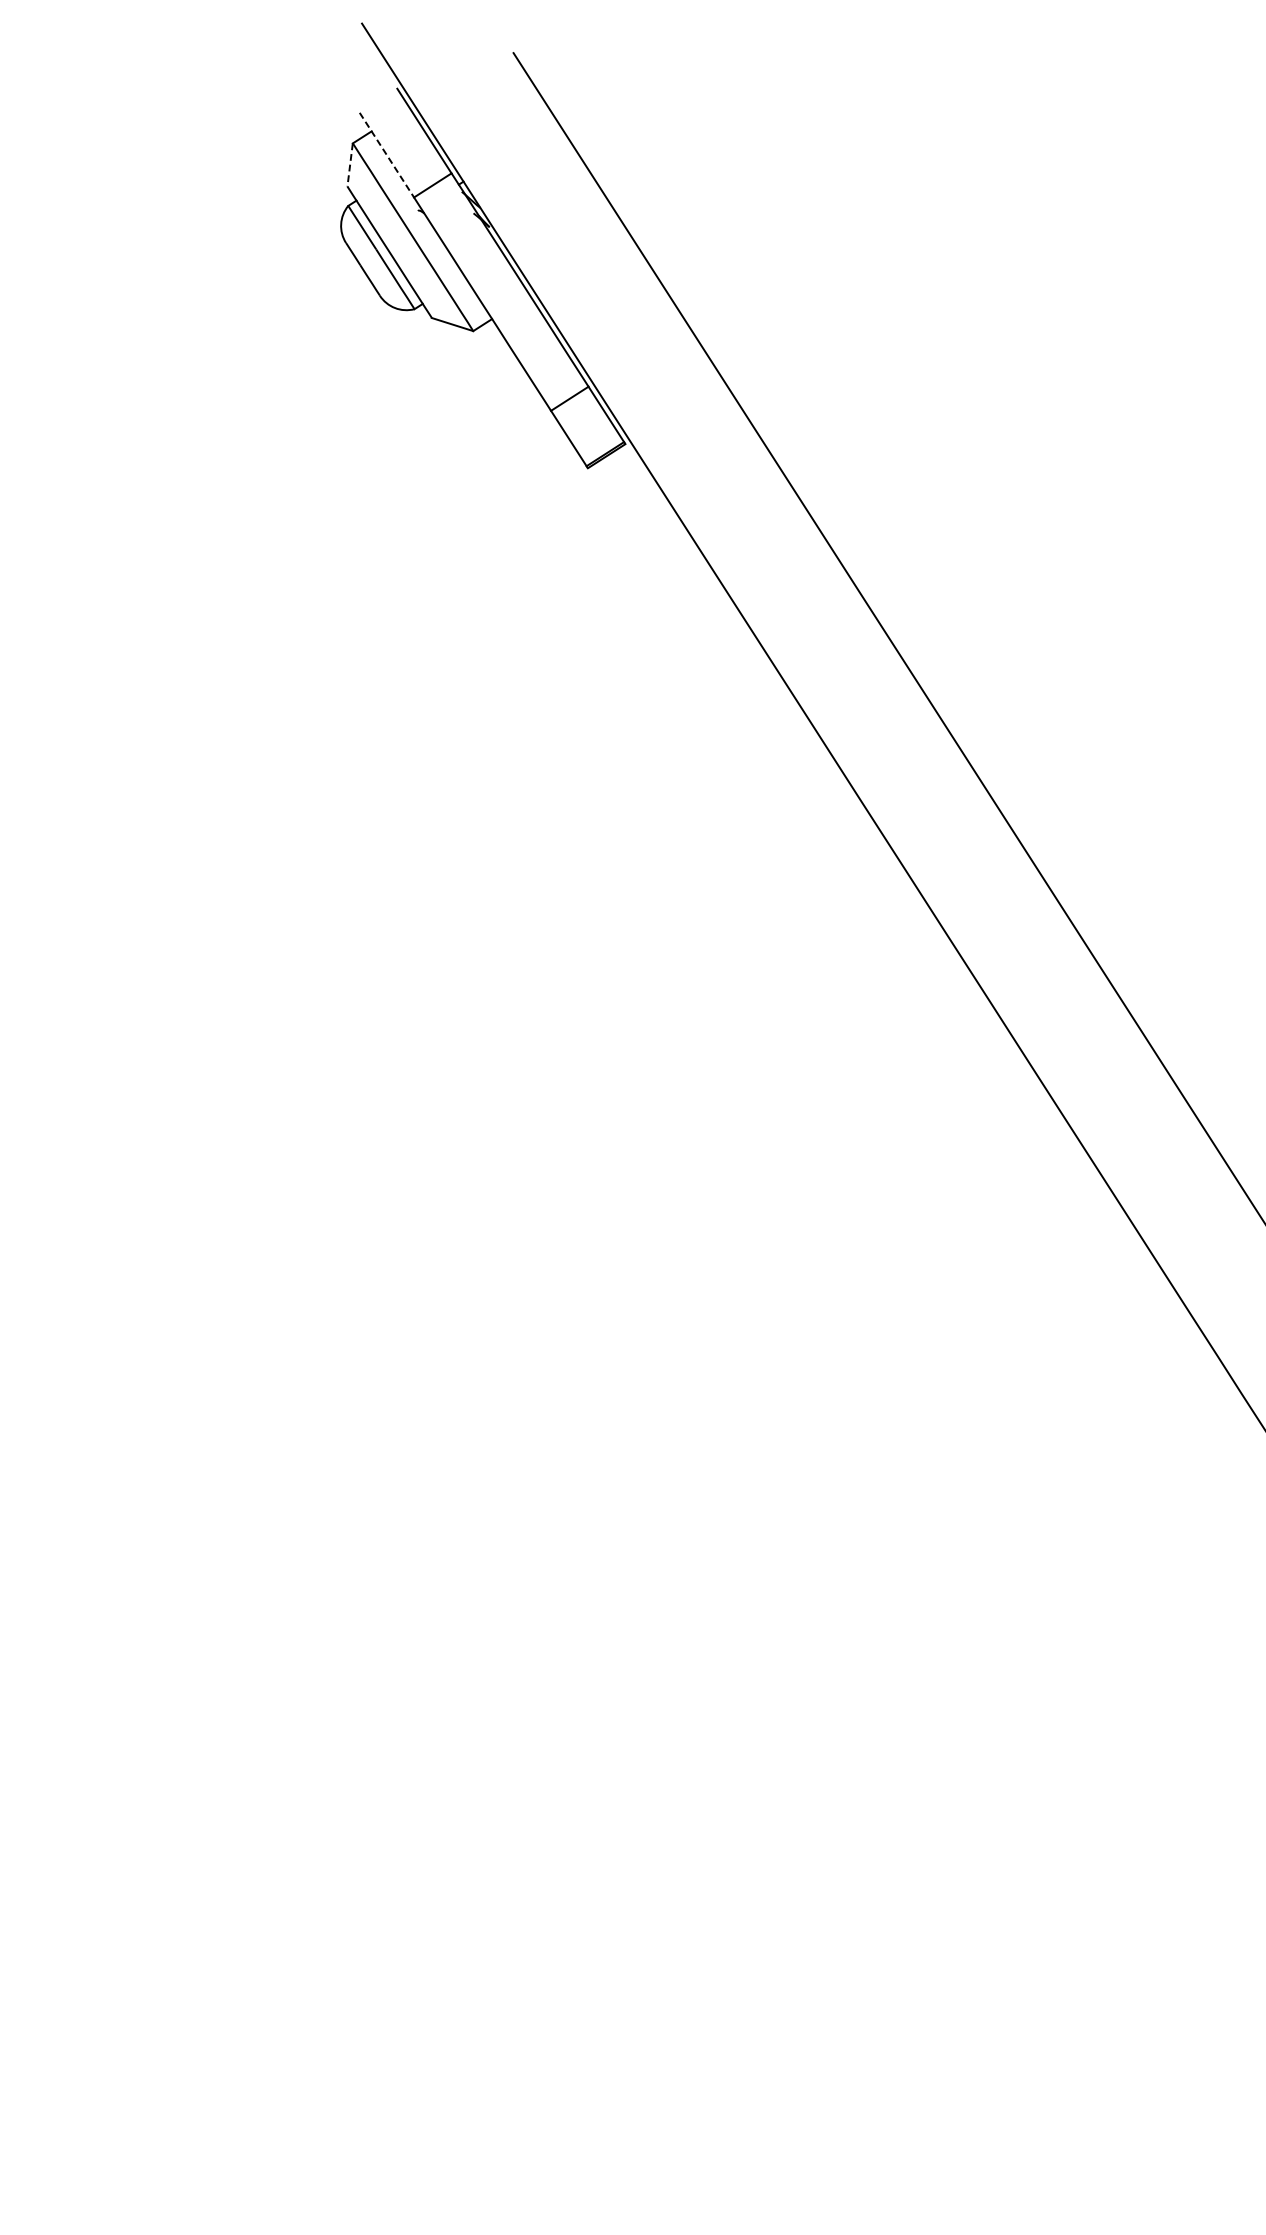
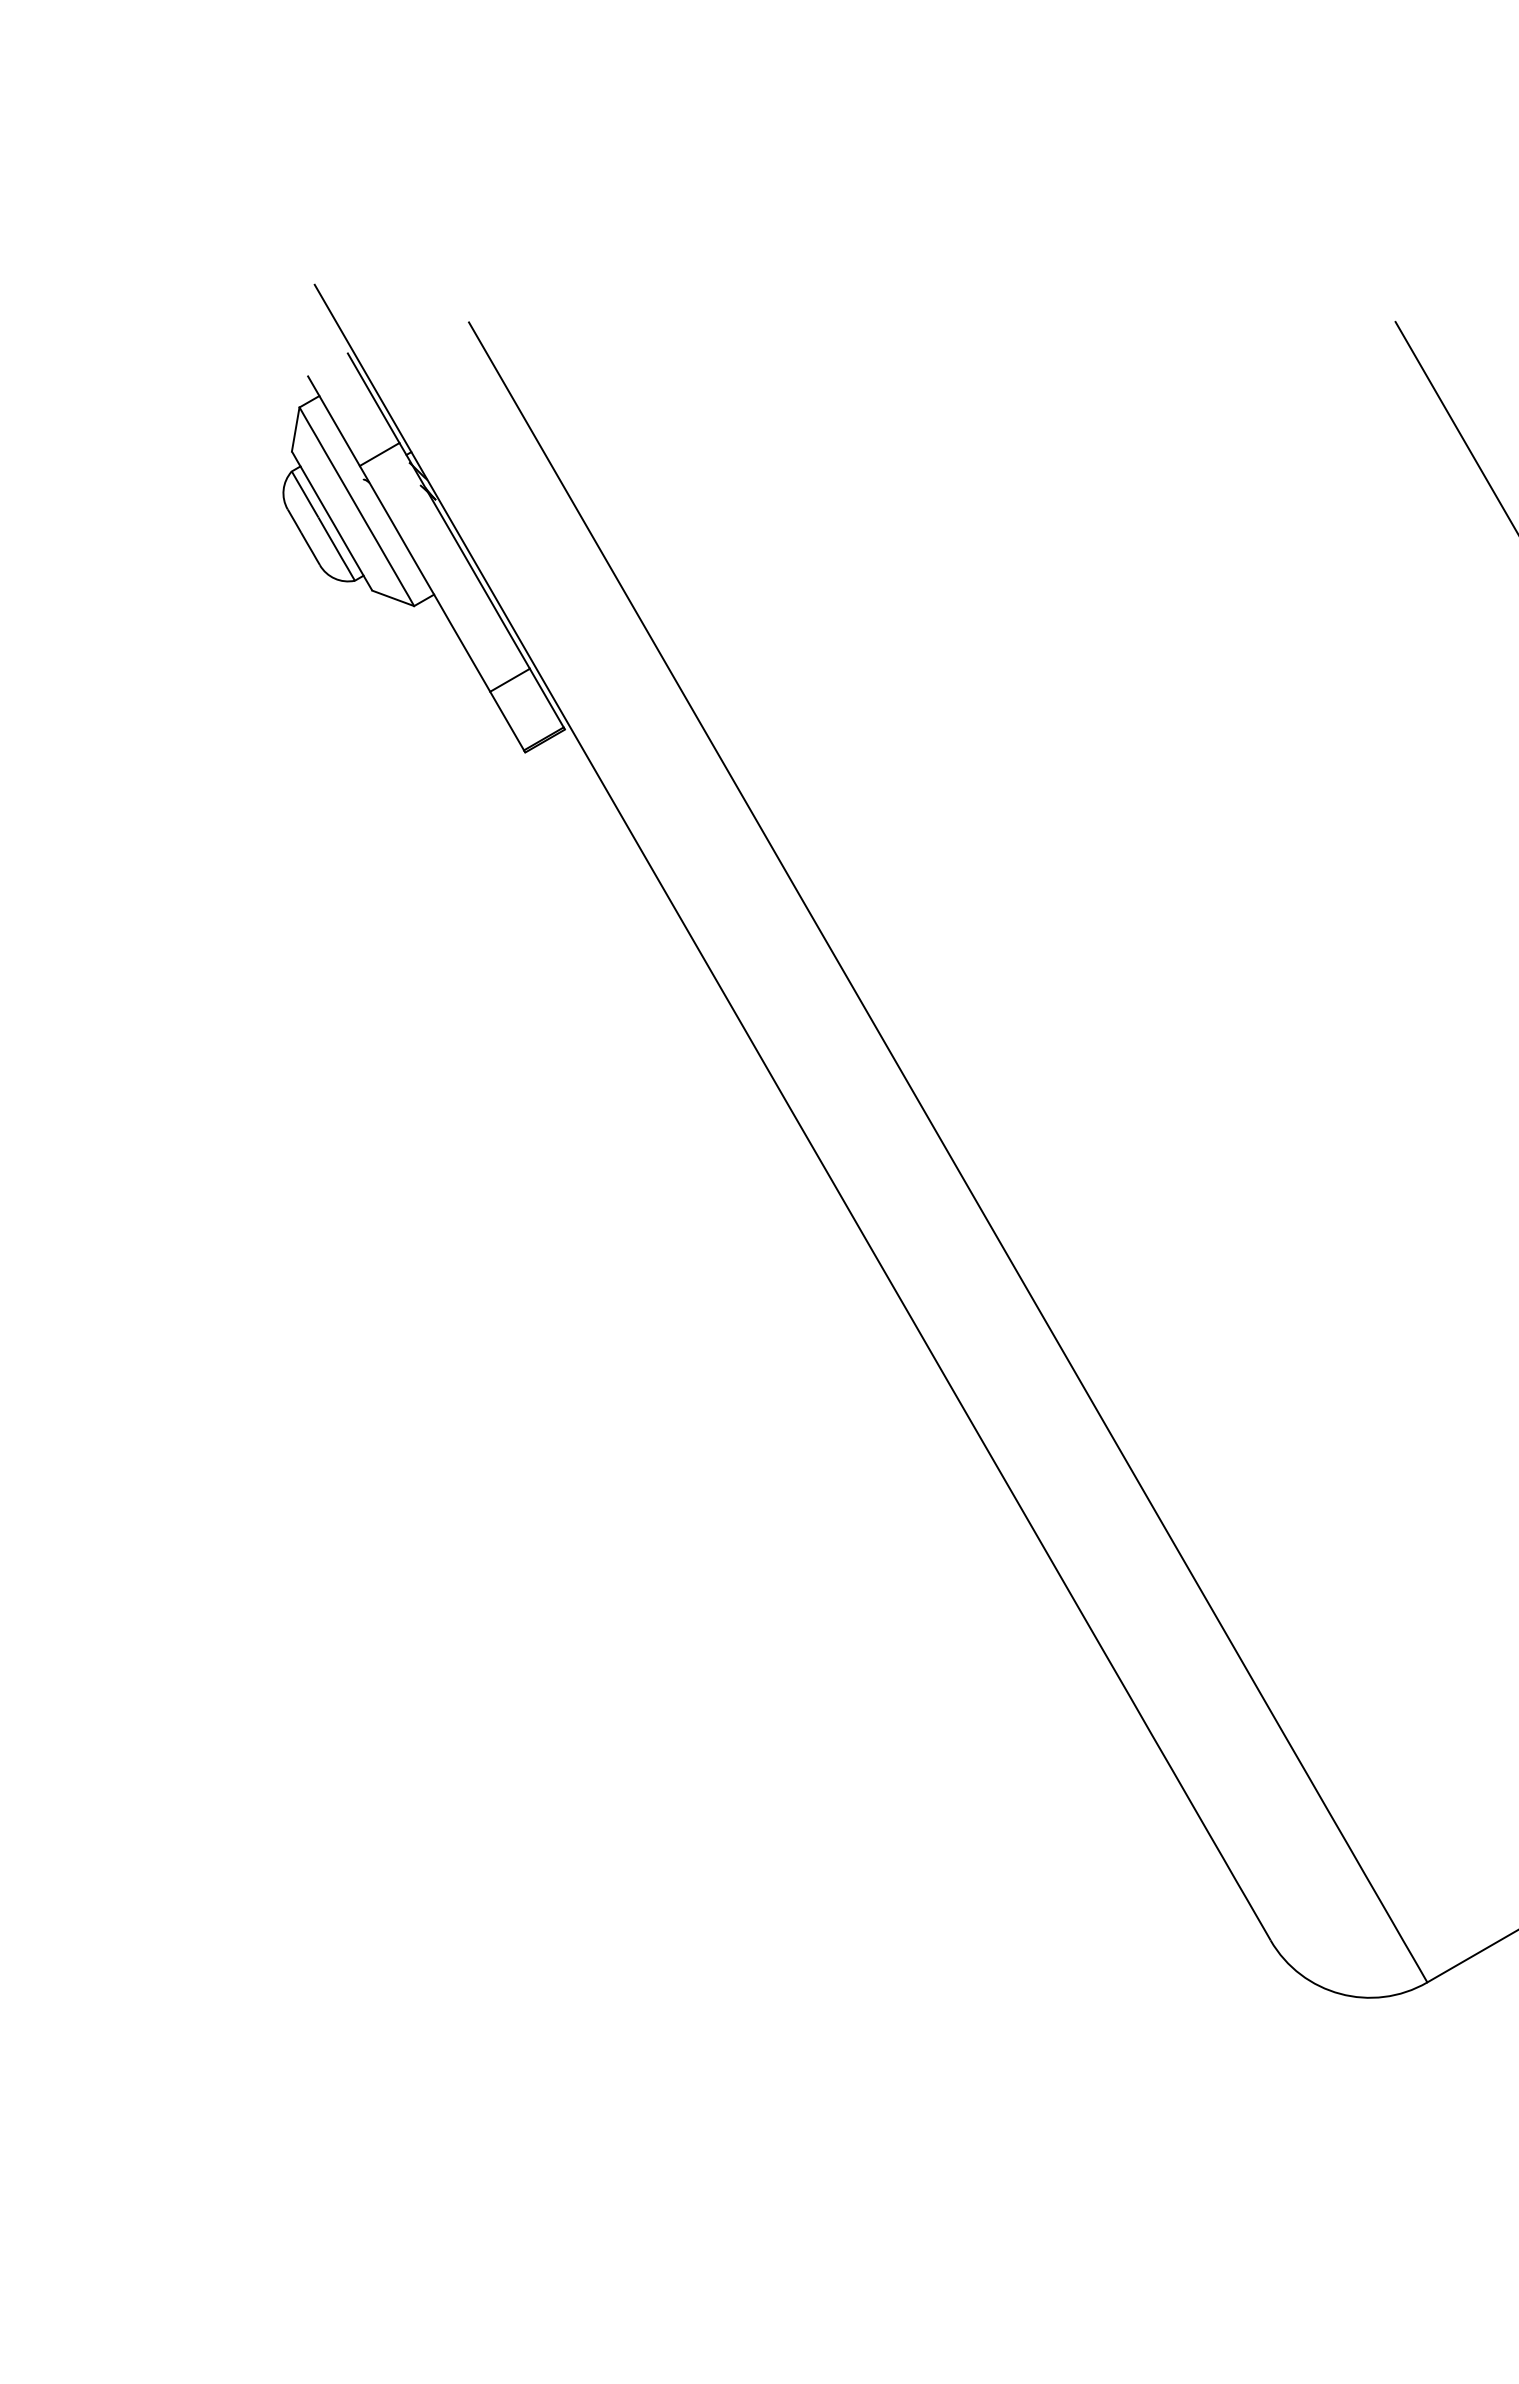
line: (386, 155) -> (333, 421), dashed -> solid
line: (349, 165) -> (295, 430), dashed -> solid

